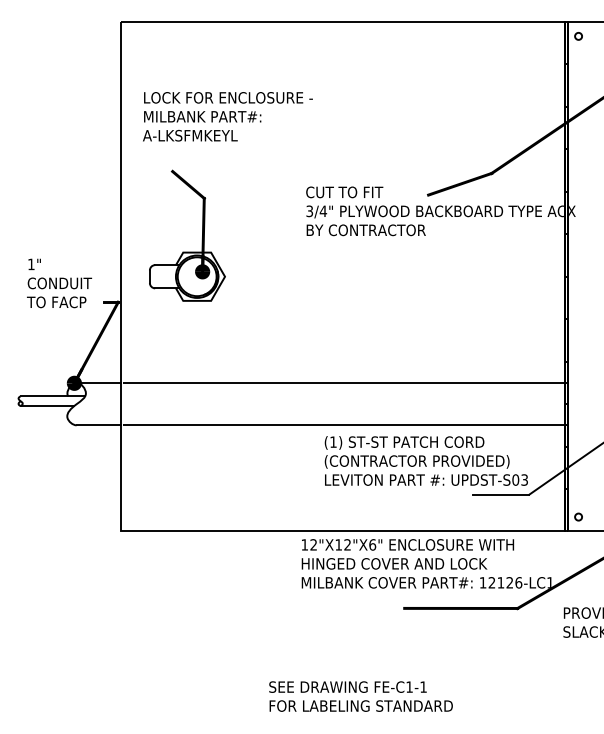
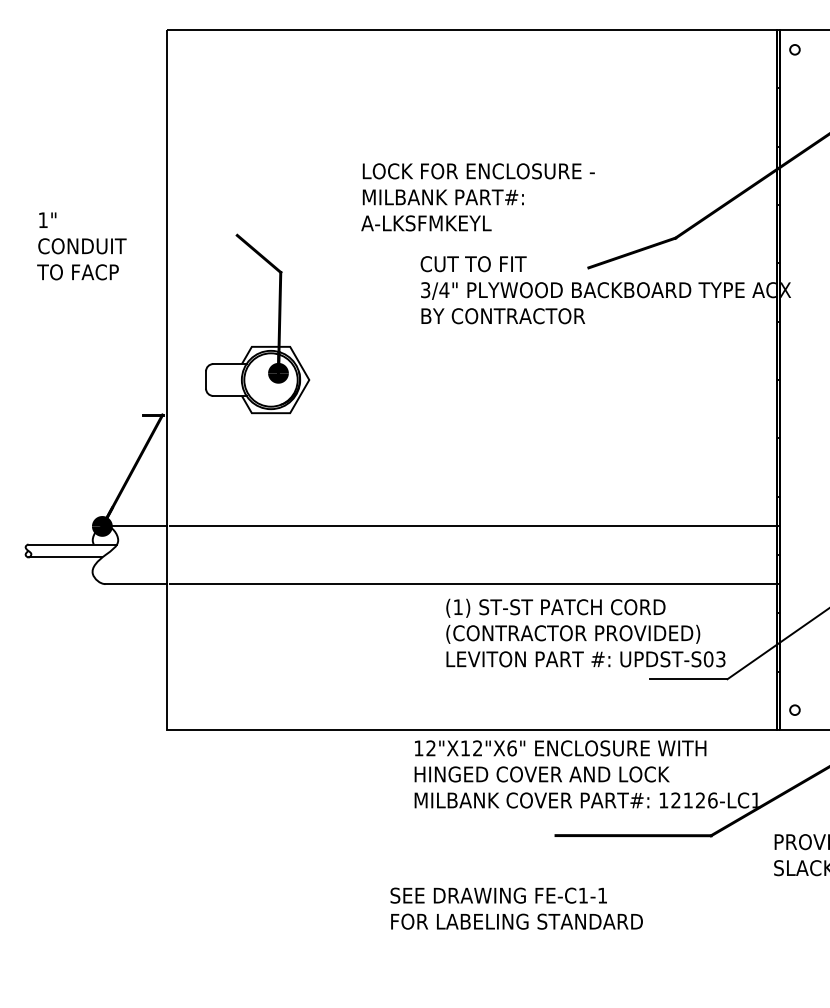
text: (227, 116) -> (477, 196), moved
text: (59, 283) -> (81, 246), moved
text: (360, 696) -> (515, 908), moved

